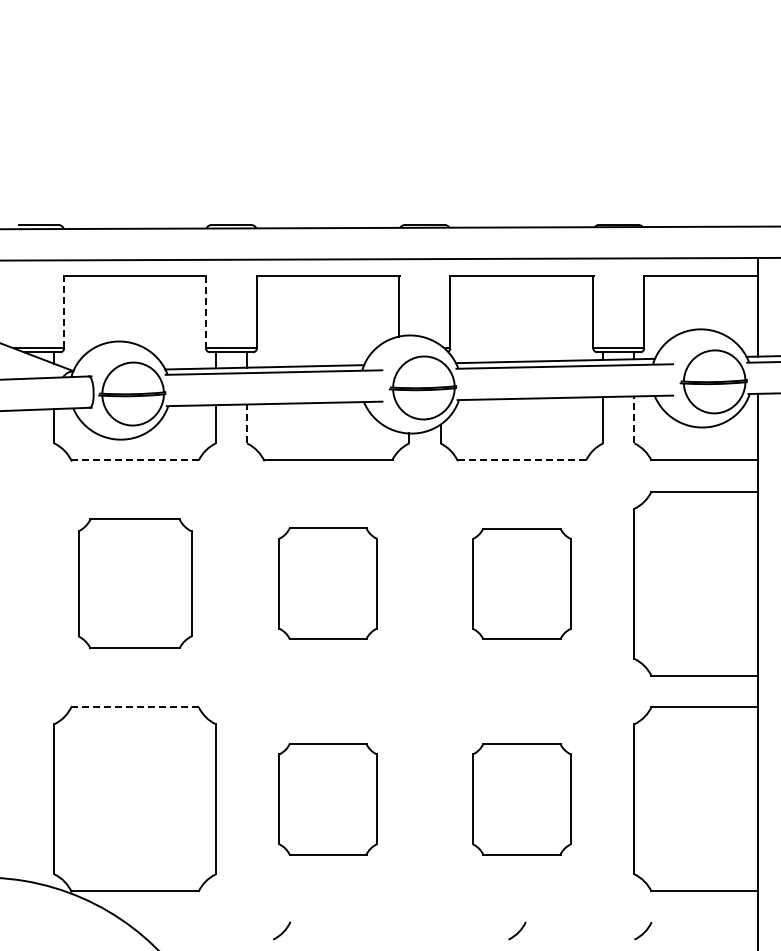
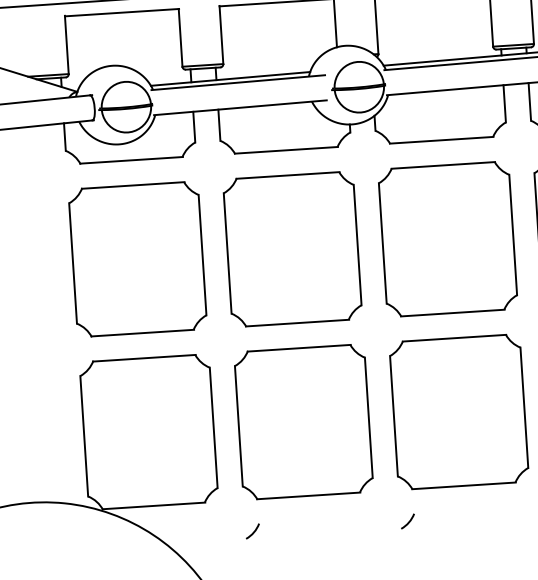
line: (64, 311) -> (67, 44), dashed -> solid
line: (206, 312) -> (181, 37), dashed -> solid
line: (634, 419) -> (529, 101), dashed -> solid
line: (247, 423) -> (219, 124), dashed -> solid
line: (135, 460) -> (131, 160), dashed -> solid
line: (521, 460) -> (441, 140), dashed -> solid
part: (134, 583) -> (137, 259), size x1.43
part: (327, 583) -> (292, 249), size x1.67
part: (521, 583) -> (447, 238), size x1.67
line: (135, 707) -> (144, 358), dashed -> solid
part: (327, 799) -> (303, 422), size x1.67
part: (521, 799) -> (458, 412), size x1.67
arc: (283, 930) -> (253, 530), moved
arc: (518, 931) -> (408, 521), moved

